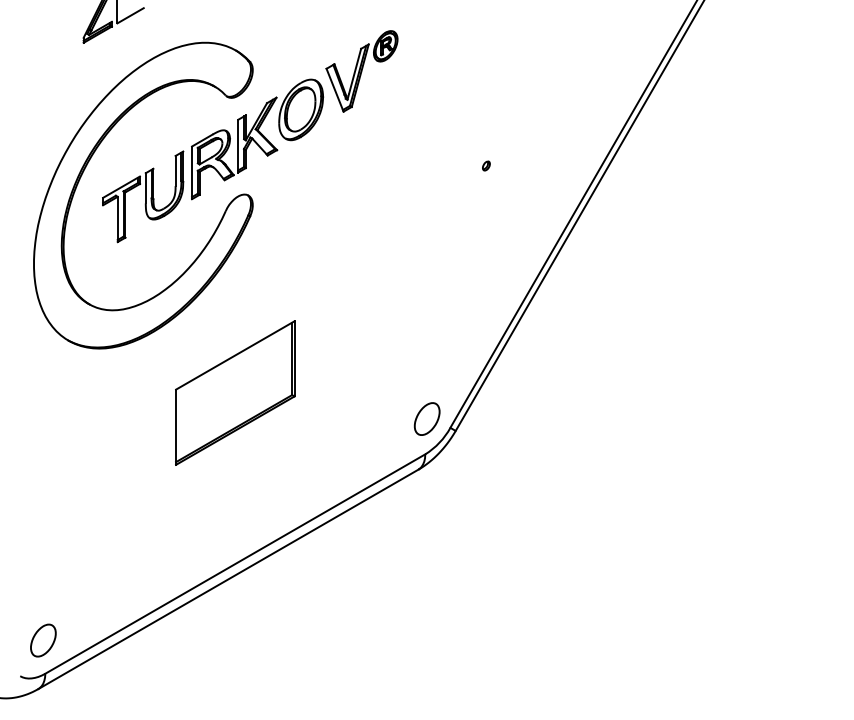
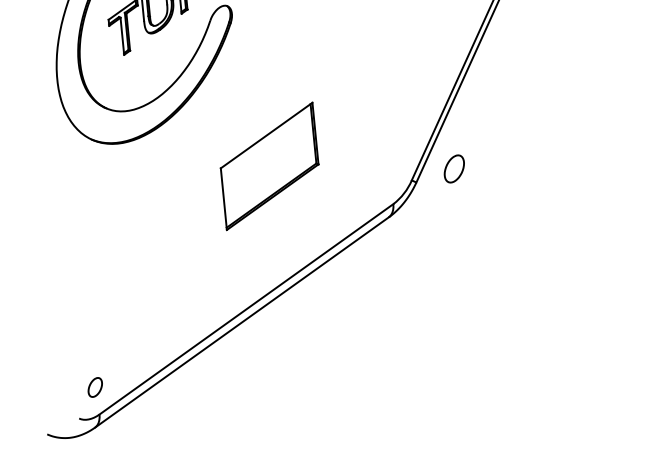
part: (235, 392) -> (269, 165), moved
part: (426, 418) -> (453, 168), moved
part: (43, 640) -> (95, 387), size x0.7

